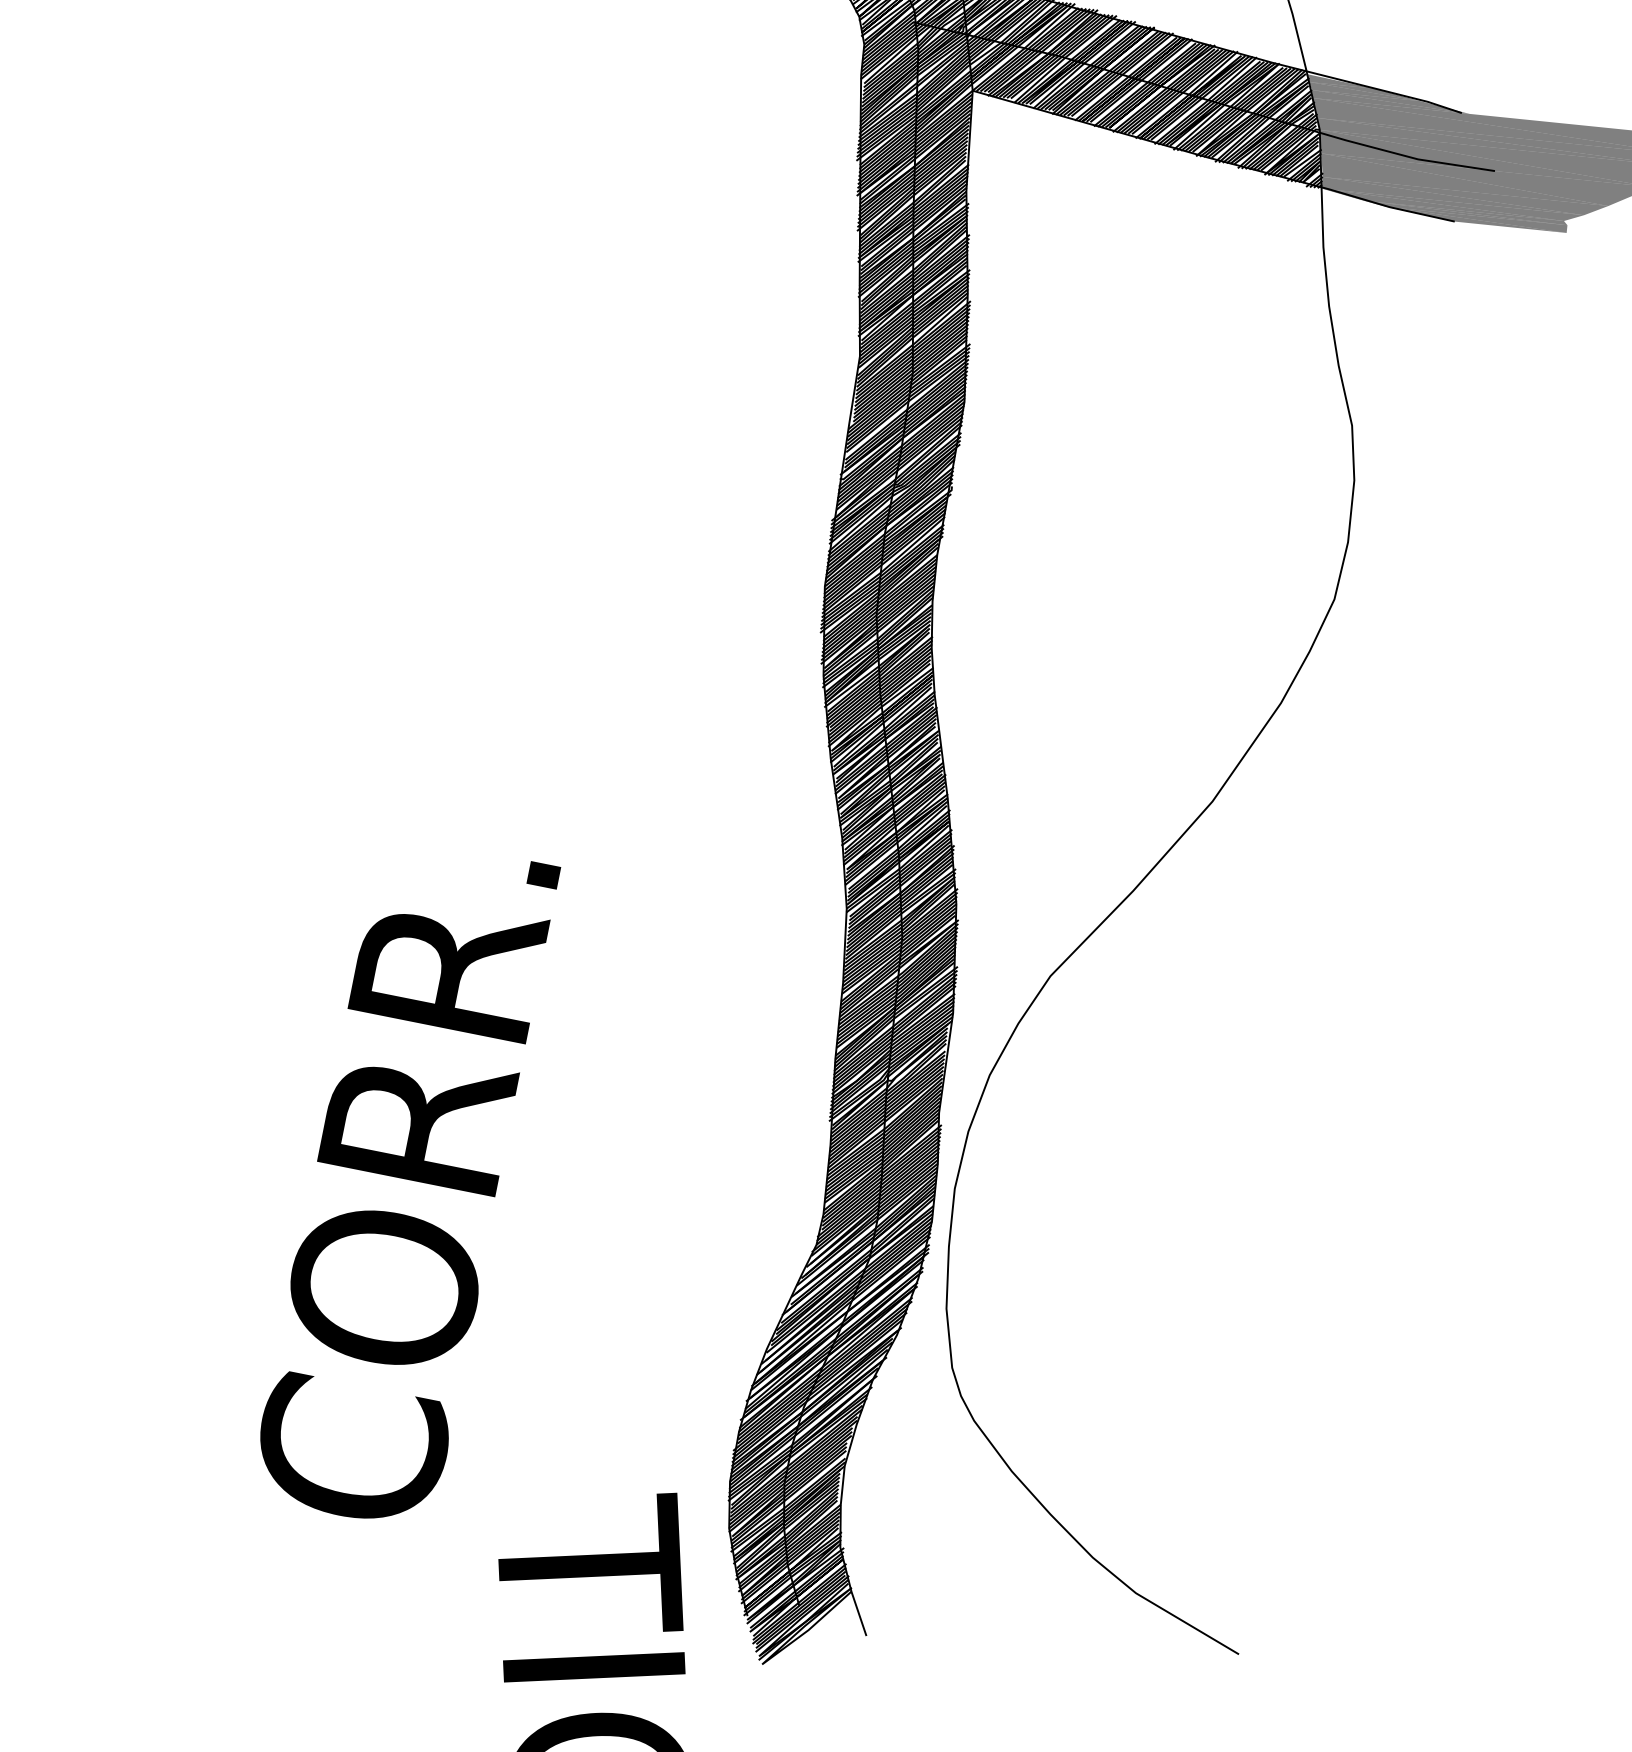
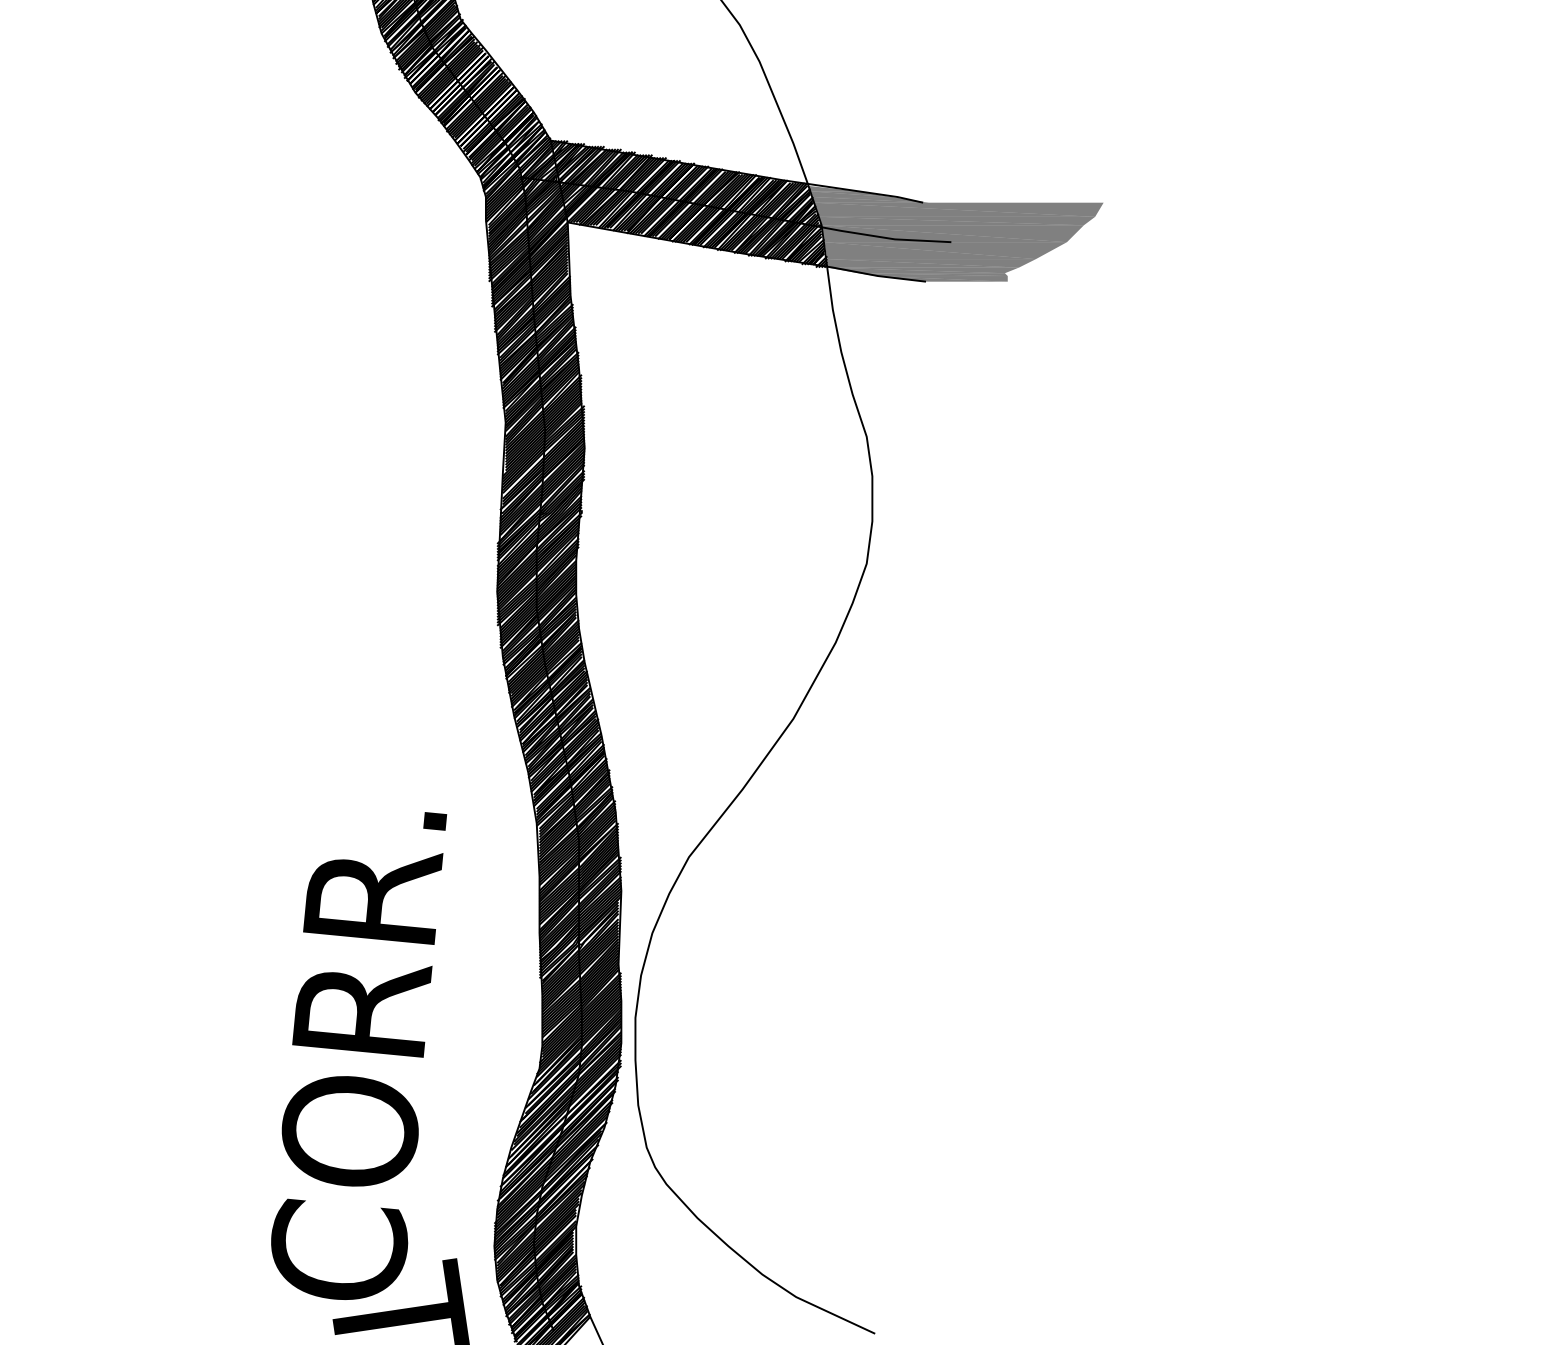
text: (407, 1185) -> (359, 1055), moved

